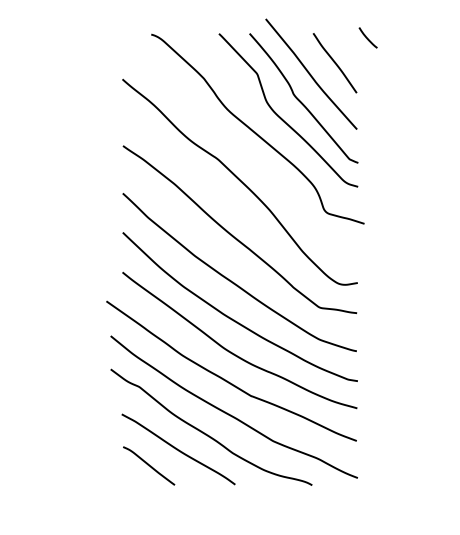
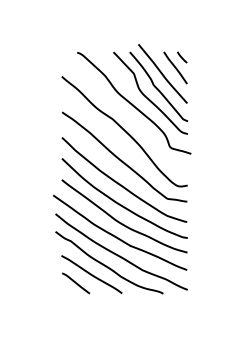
line: (368, 38) -> (182, 57), moved

